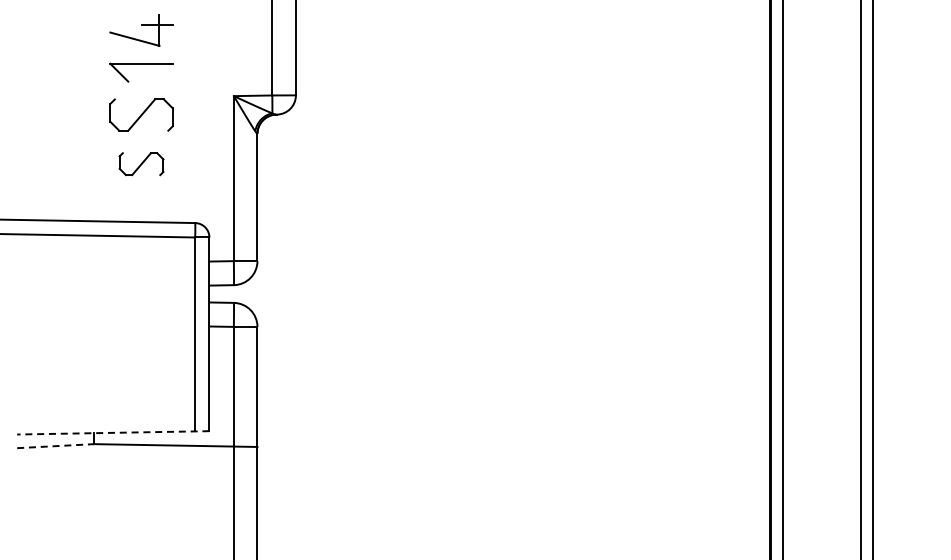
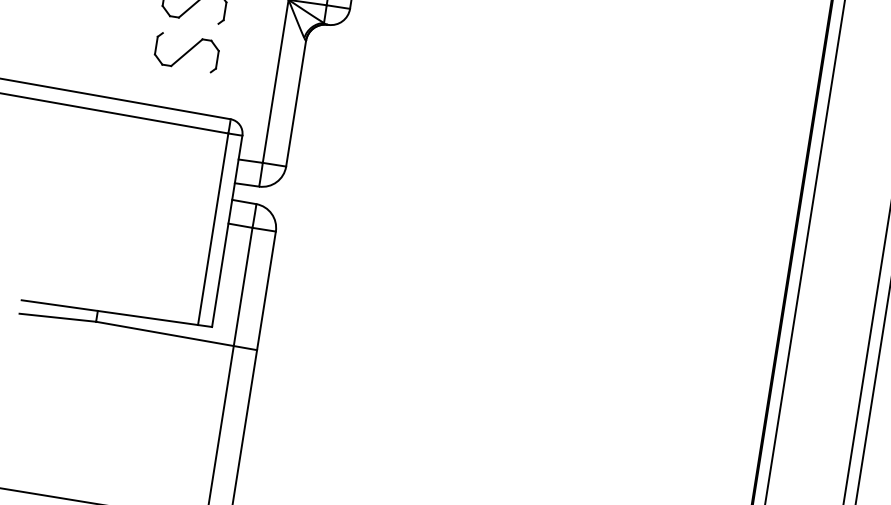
part: (141, 163) -> (186, 52), size x1.43
line: (112, 432) -> (116, 313), dashed -> solid
line: (55, 446) -> (57, 318), dashed -> solid

